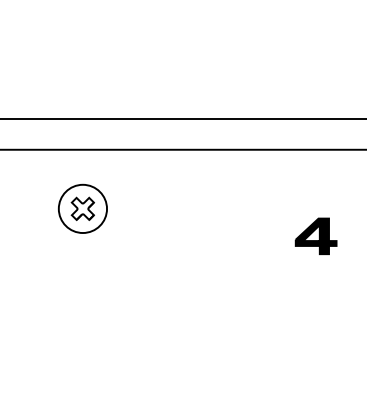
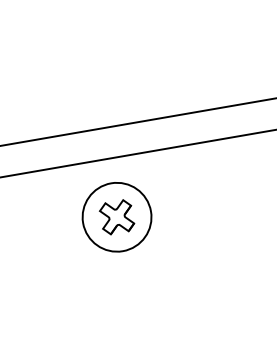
part: (82, 208) -> (116, 216), size x1.43

